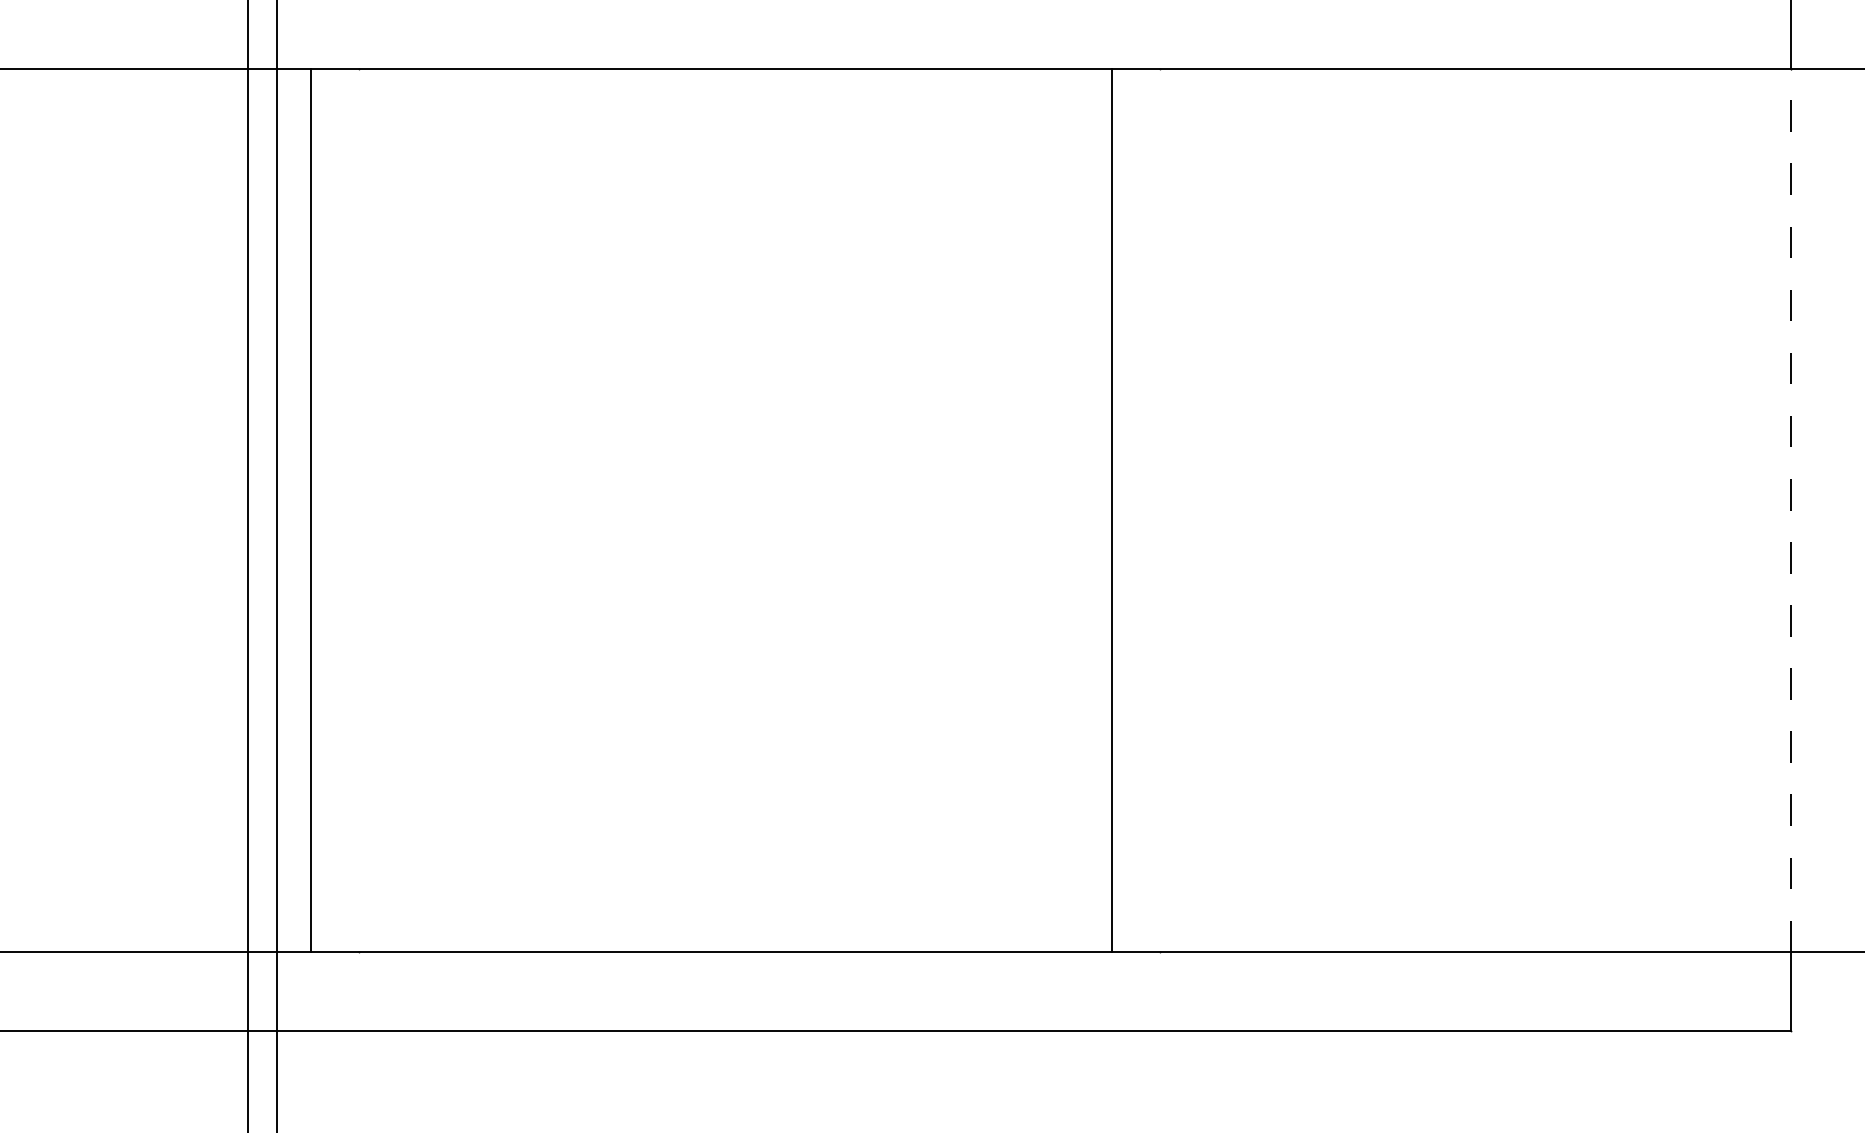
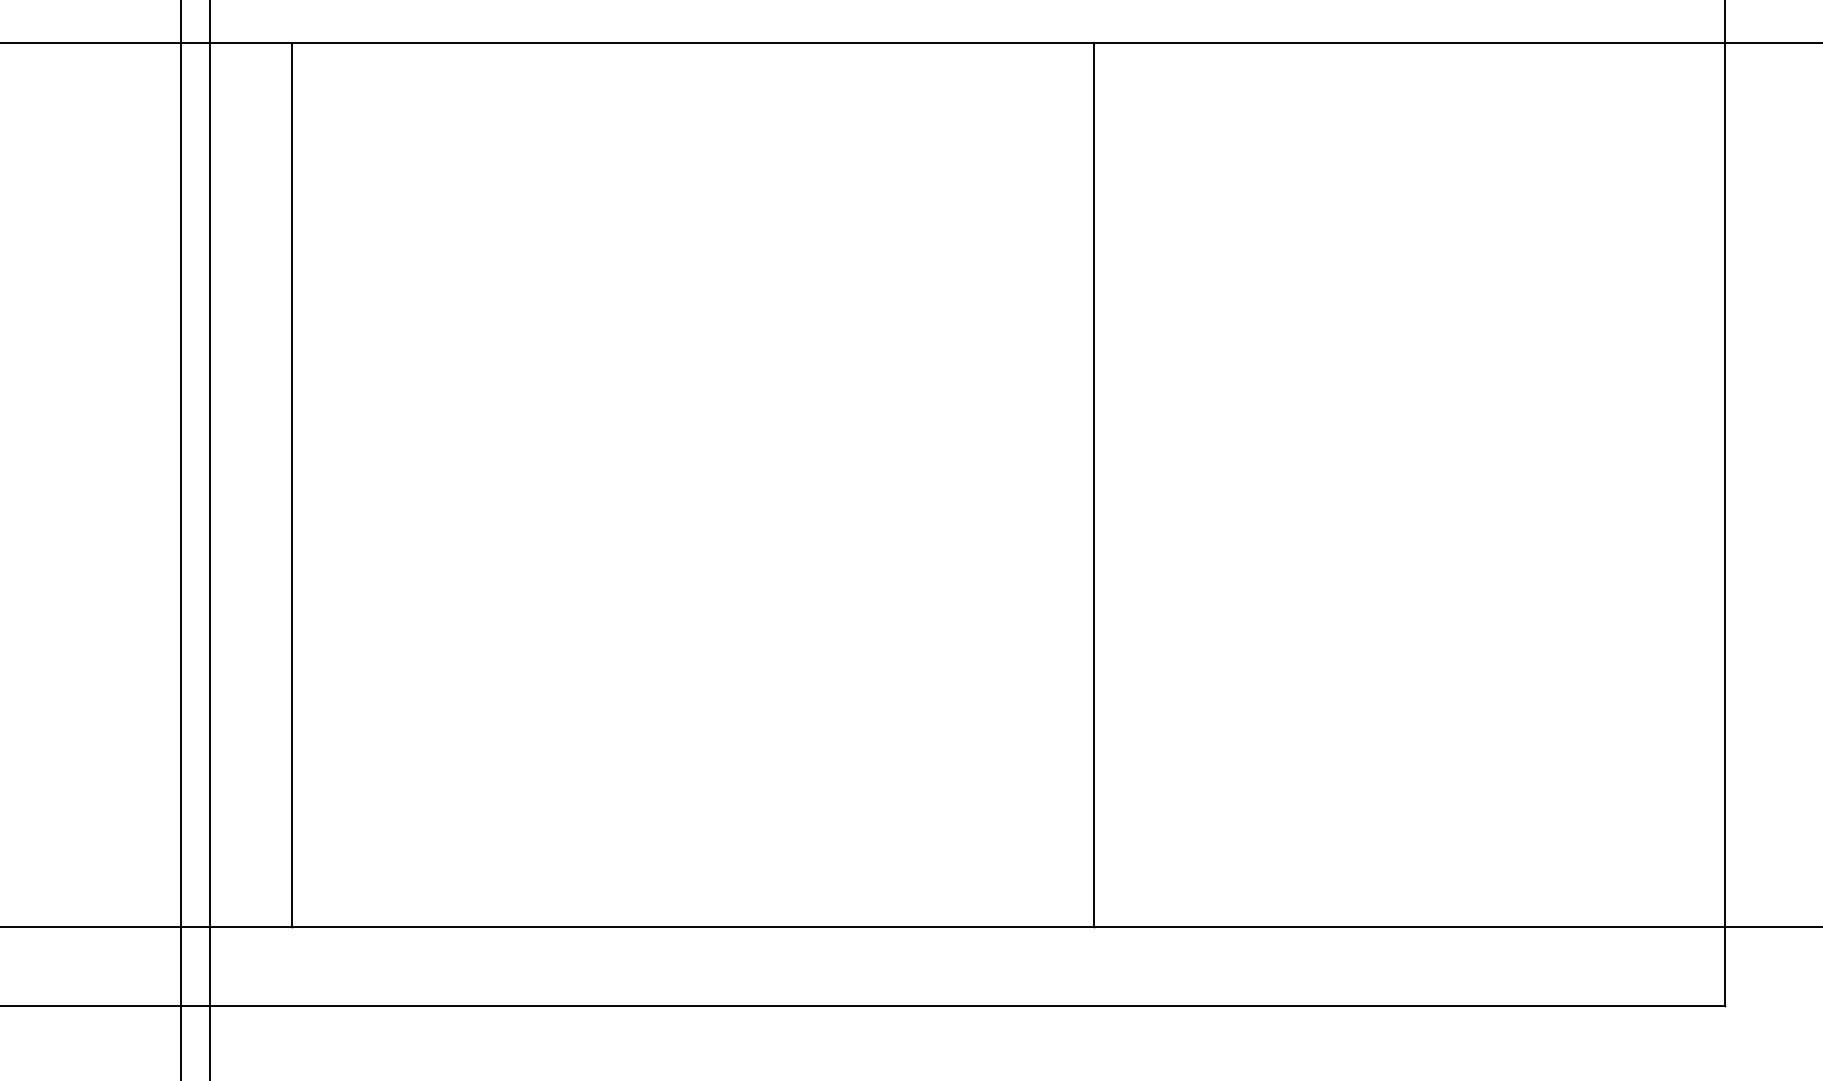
line: (310, 510) -> (291, 484), moved
line: (1112, 510) -> (1093, 484), moved
line: (1791, 510) -> (1724, 484), dashed -> solid

